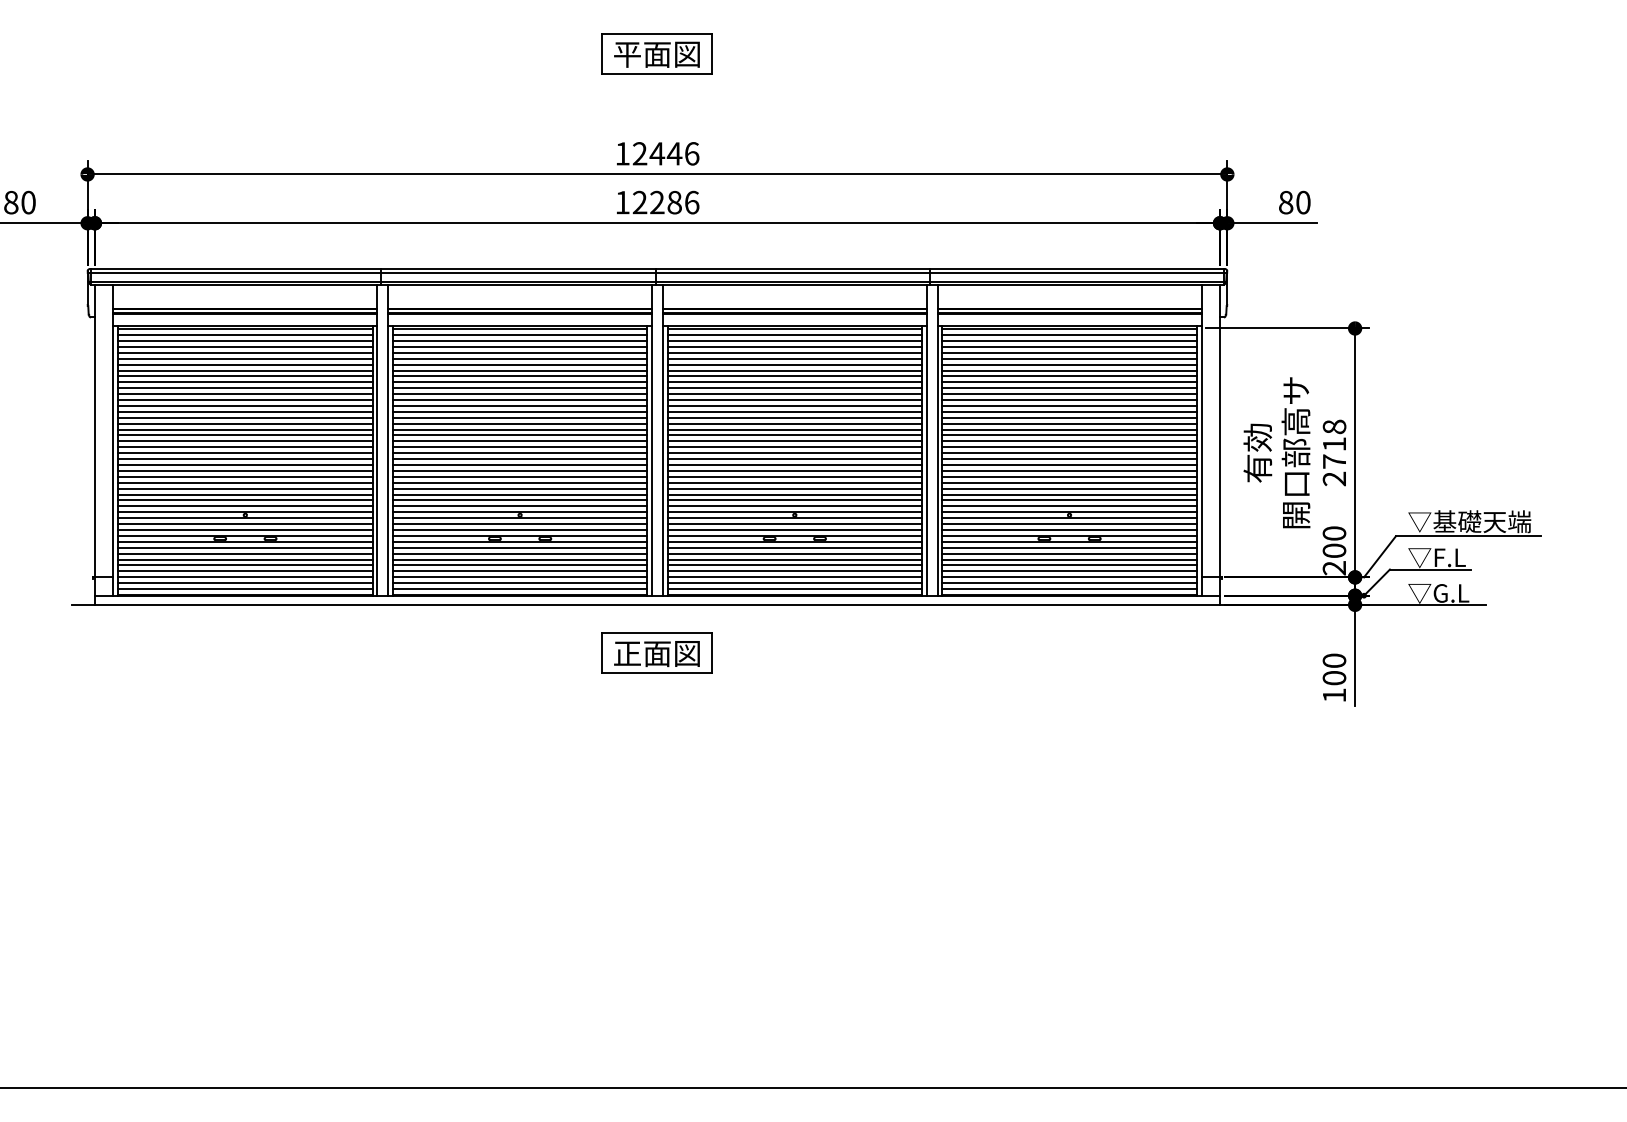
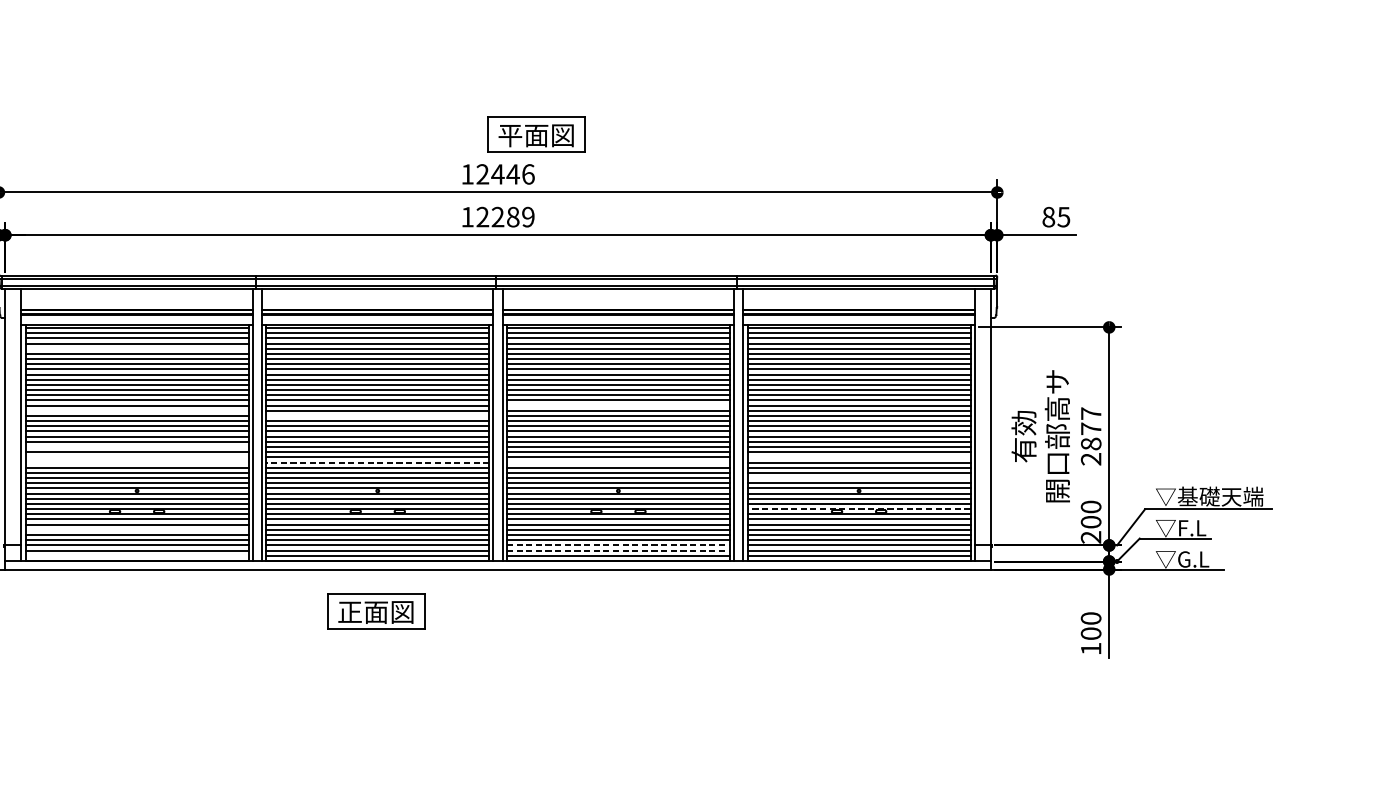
part: (656, 53) -> (535, 134), moved
text: (691, 202) -> (527, 217), 12286 -> 12289
text: (1302, 202) -> (1063, 217), 80 -> 85
line: (245, 352) -> (137, 348), removed
line: (794, 417) -> (618, 405), removed
line: (245, 423) -> (137, 410), removed
line: (519, 429) -> (377, 415), removed
text: (1334, 443) -> (1091, 428), 2718 -> 2877
line: (245, 465) -> (137, 447), removed
line: (245, 476) -> (137, 457), removed
line: (1069, 476) -> (859, 457), removed
line: (245, 482) -> (137, 462), removed
line: (519, 482) -> (377, 462), solid -> dashed
line: (794, 482) -> (618, 462), removed
line: (1069, 500) -> (859, 478), removed
line: (1069, 535) -> (859, 508), solid -> dashed
line: (245, 559) -> (137, 529), removed
line: (795, 577) -> (619, 545), solid -> dashed
line: (795, 583) -> (619, 550), solid -> dashed
line: (245, 589) -> (137, 556), removed
part: (656, 652) -> (375, 611), moved

